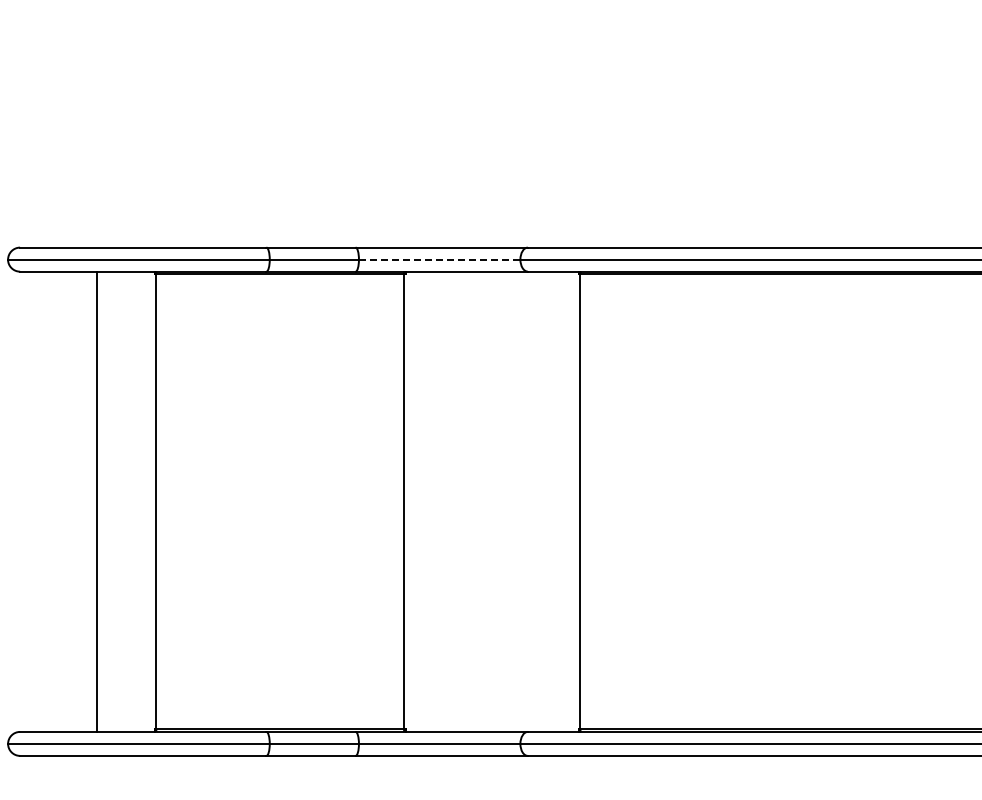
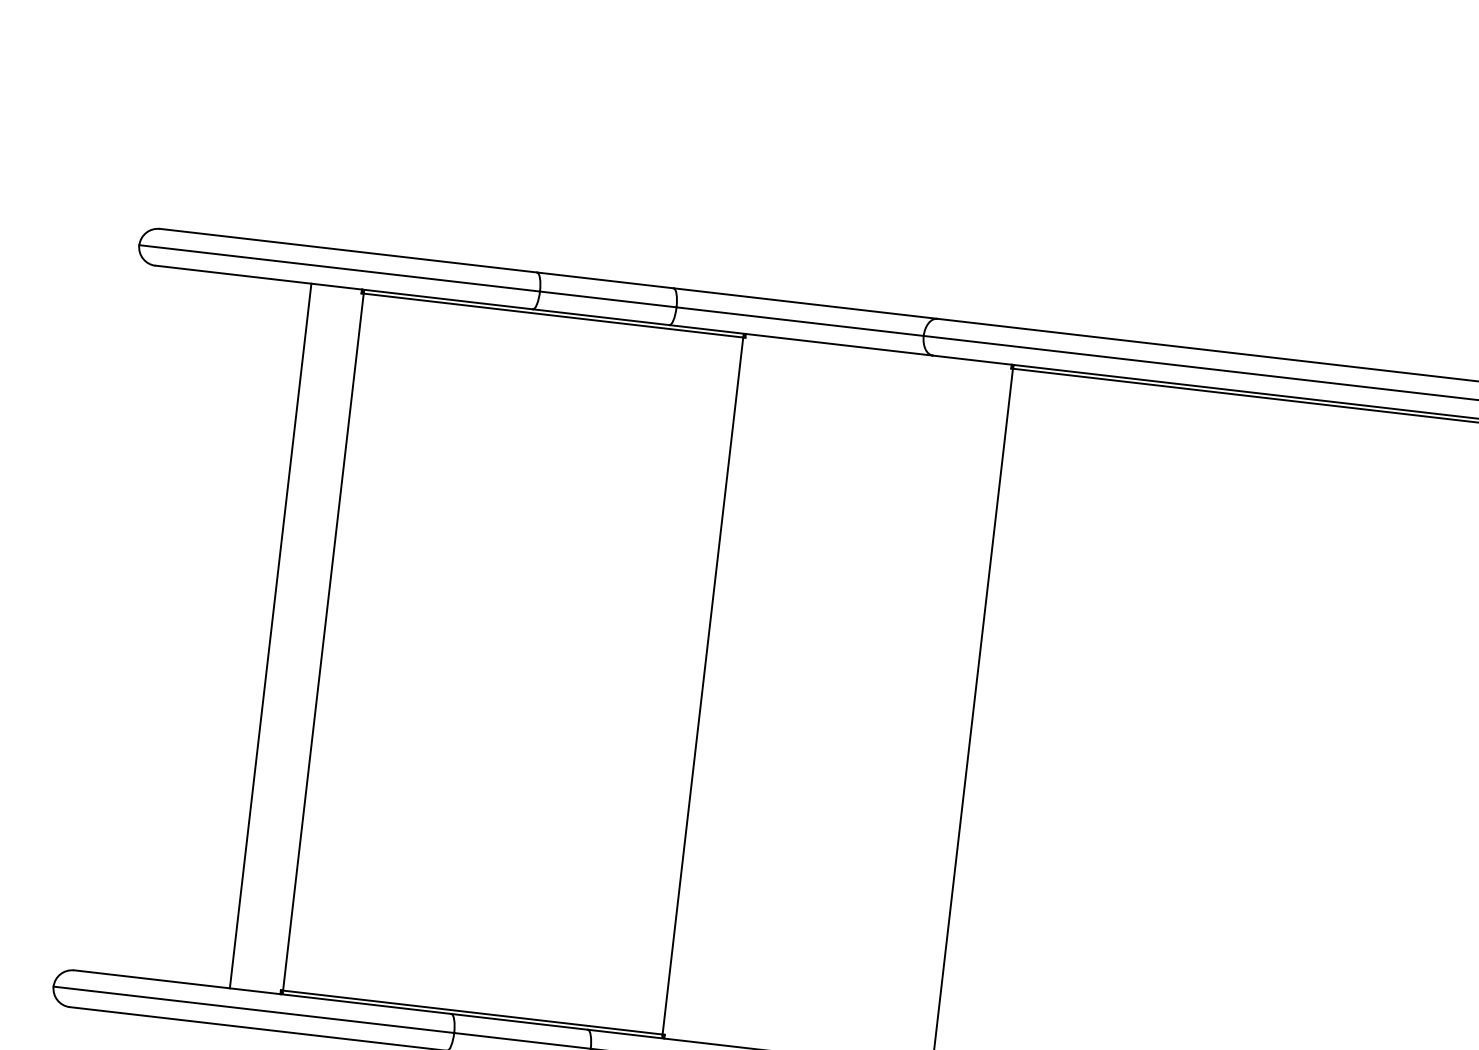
line: (439, 259) -> (799, 321), dashed -> solid
line: (96, 501) -> (270, 635), moved

